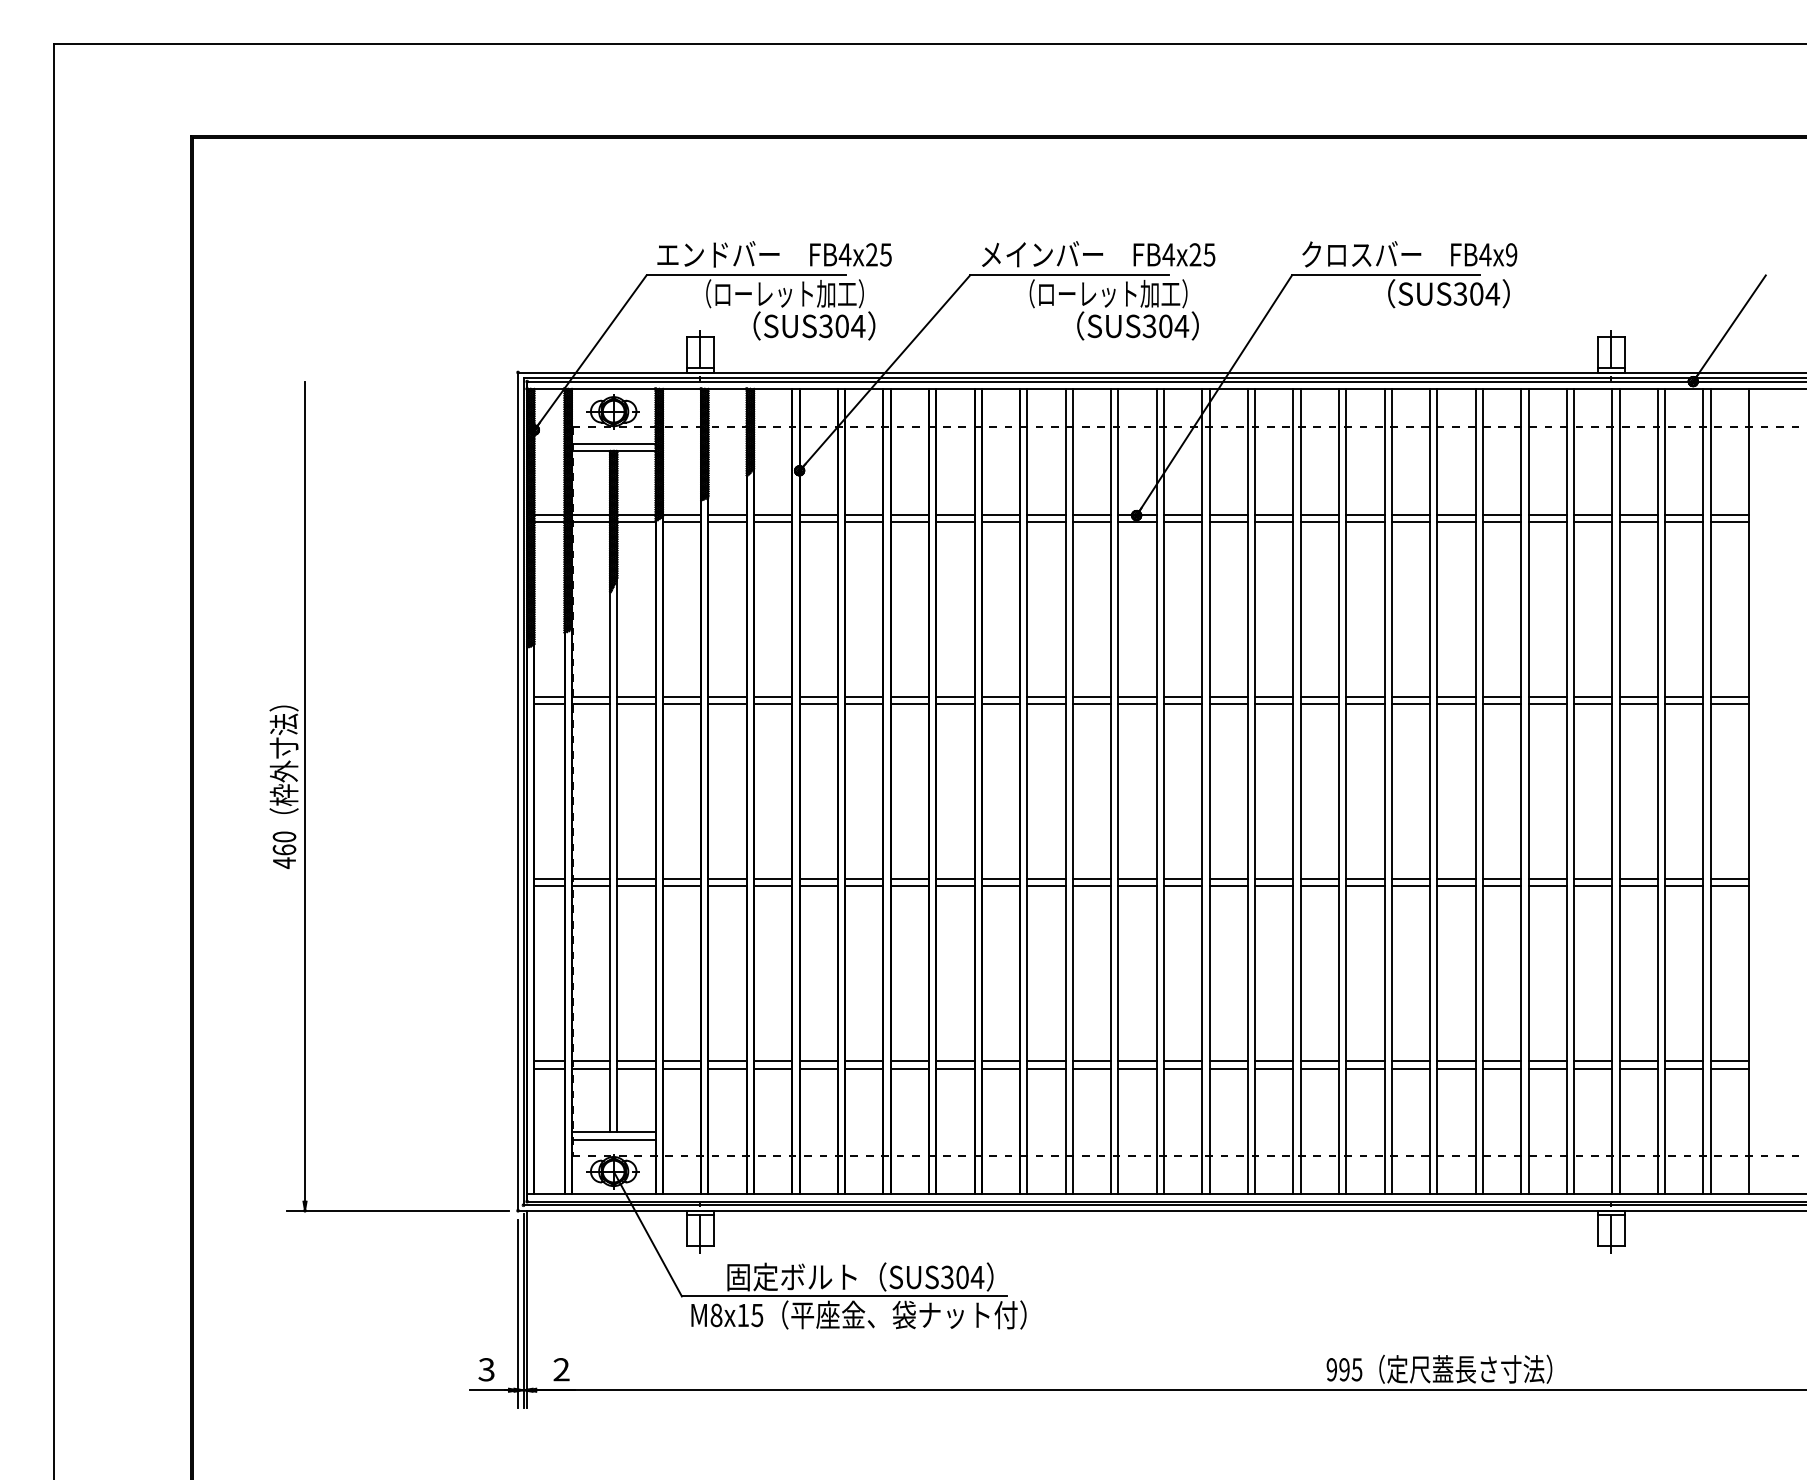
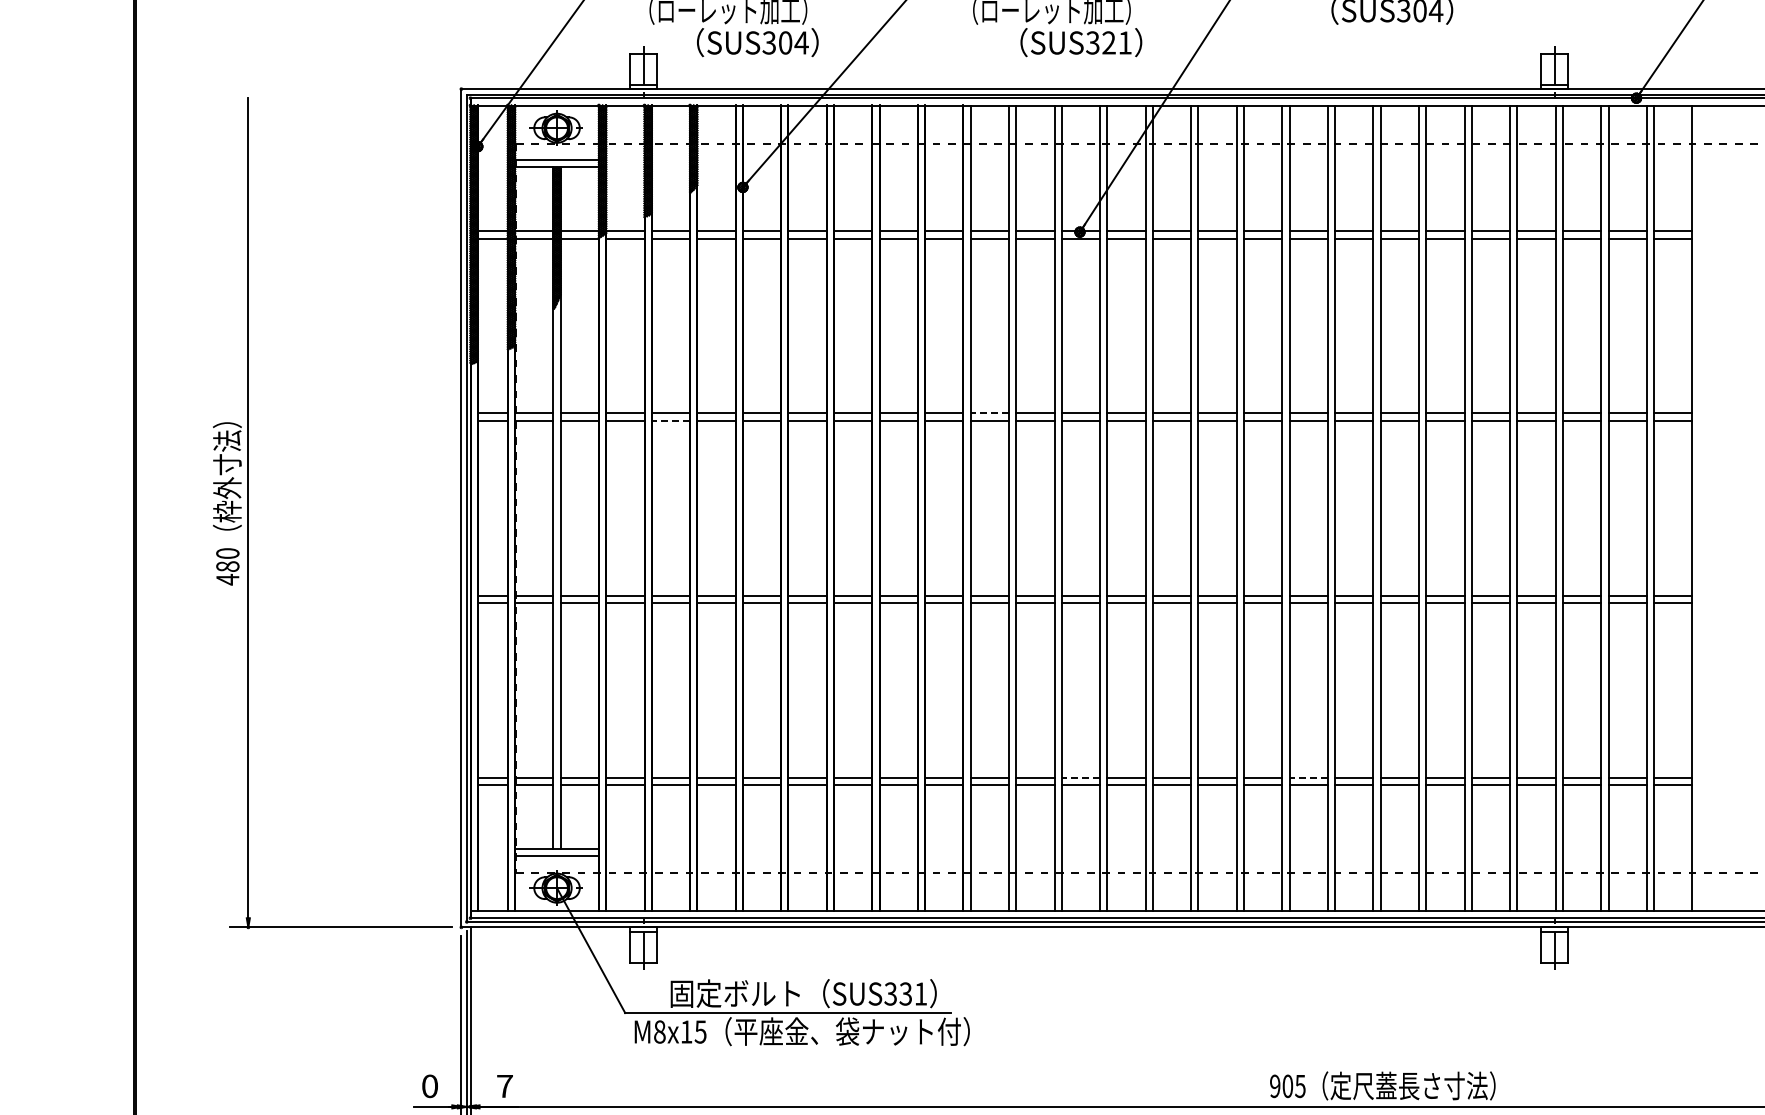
text: (1174, 326) -> (1117, 43), SUS304 -> SUS321
line: (1046, 696) -> (989, 413), solid -> dashed
line: (727, 704) -> (670, 421), solid -> dashed
text: (284, 849) -> (227, 566), 460 -> 480
line: (1137, 1061) -> (1080, 778), solid -> dashed
line: (1364, 1061) -> (1307, 778), solid -> dashed
text: (970, 1277) -> (913, 994), SUS304 -> SUS331
text: (486, 1369) -> (429, 1086), 3 -> 0
text: (561, 1369) -> (504, 1086), 2 -> 7
text: (1344, 1369) -> (1287, 1086), 995 -> 905

